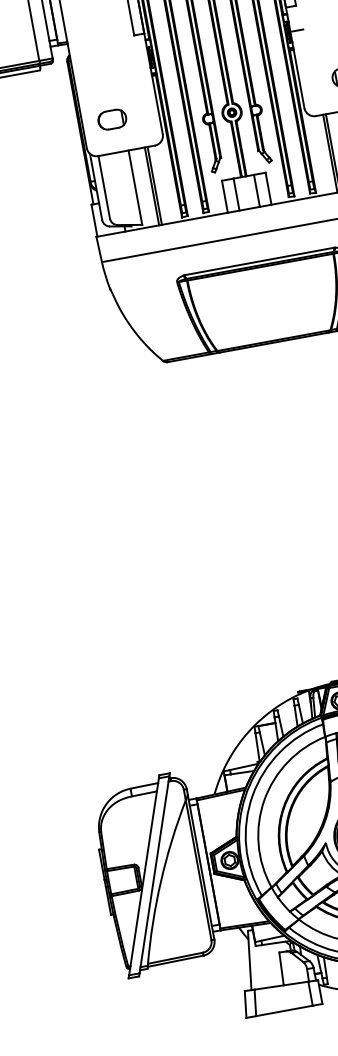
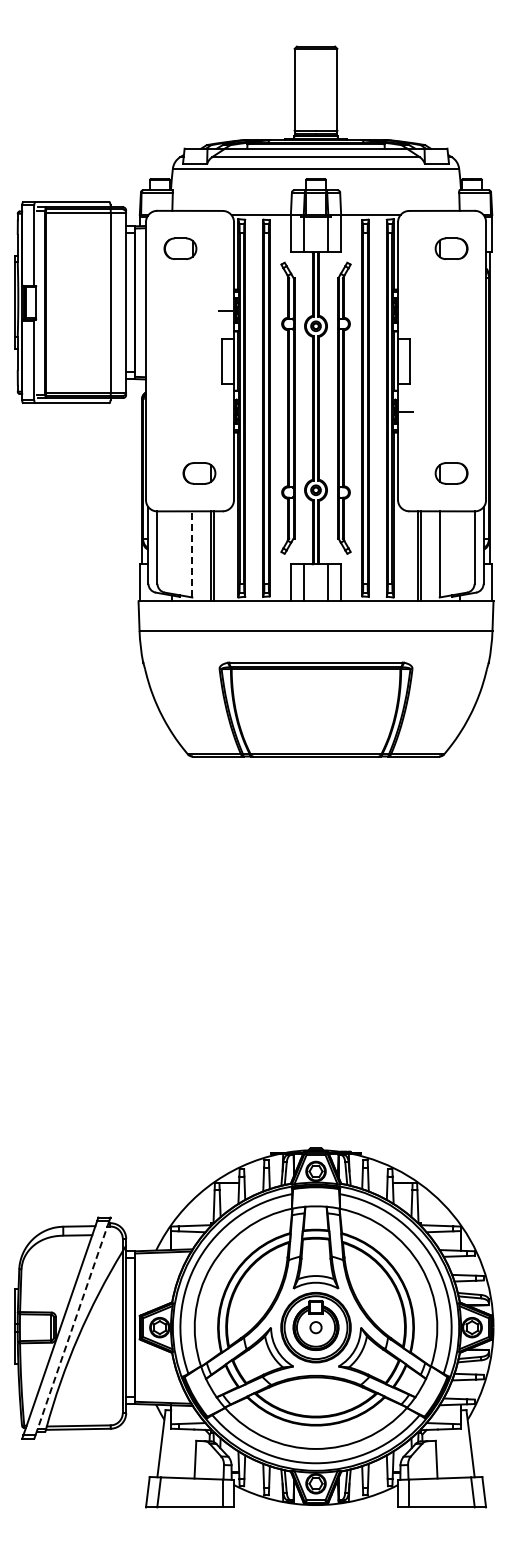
part: (112, 119) -> (199, 473), moved
line: (135, 186) -> (192, 553), solid -> dashed
line: (154, 875) -> (72, 1328), solid -> dashed

